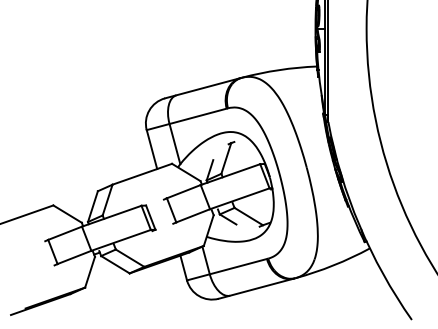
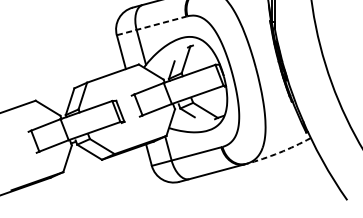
line: (187, 119) -> (152, 26), solid -> dashed
arc: (333, 265) -> (279, 152), solid -> dashed

